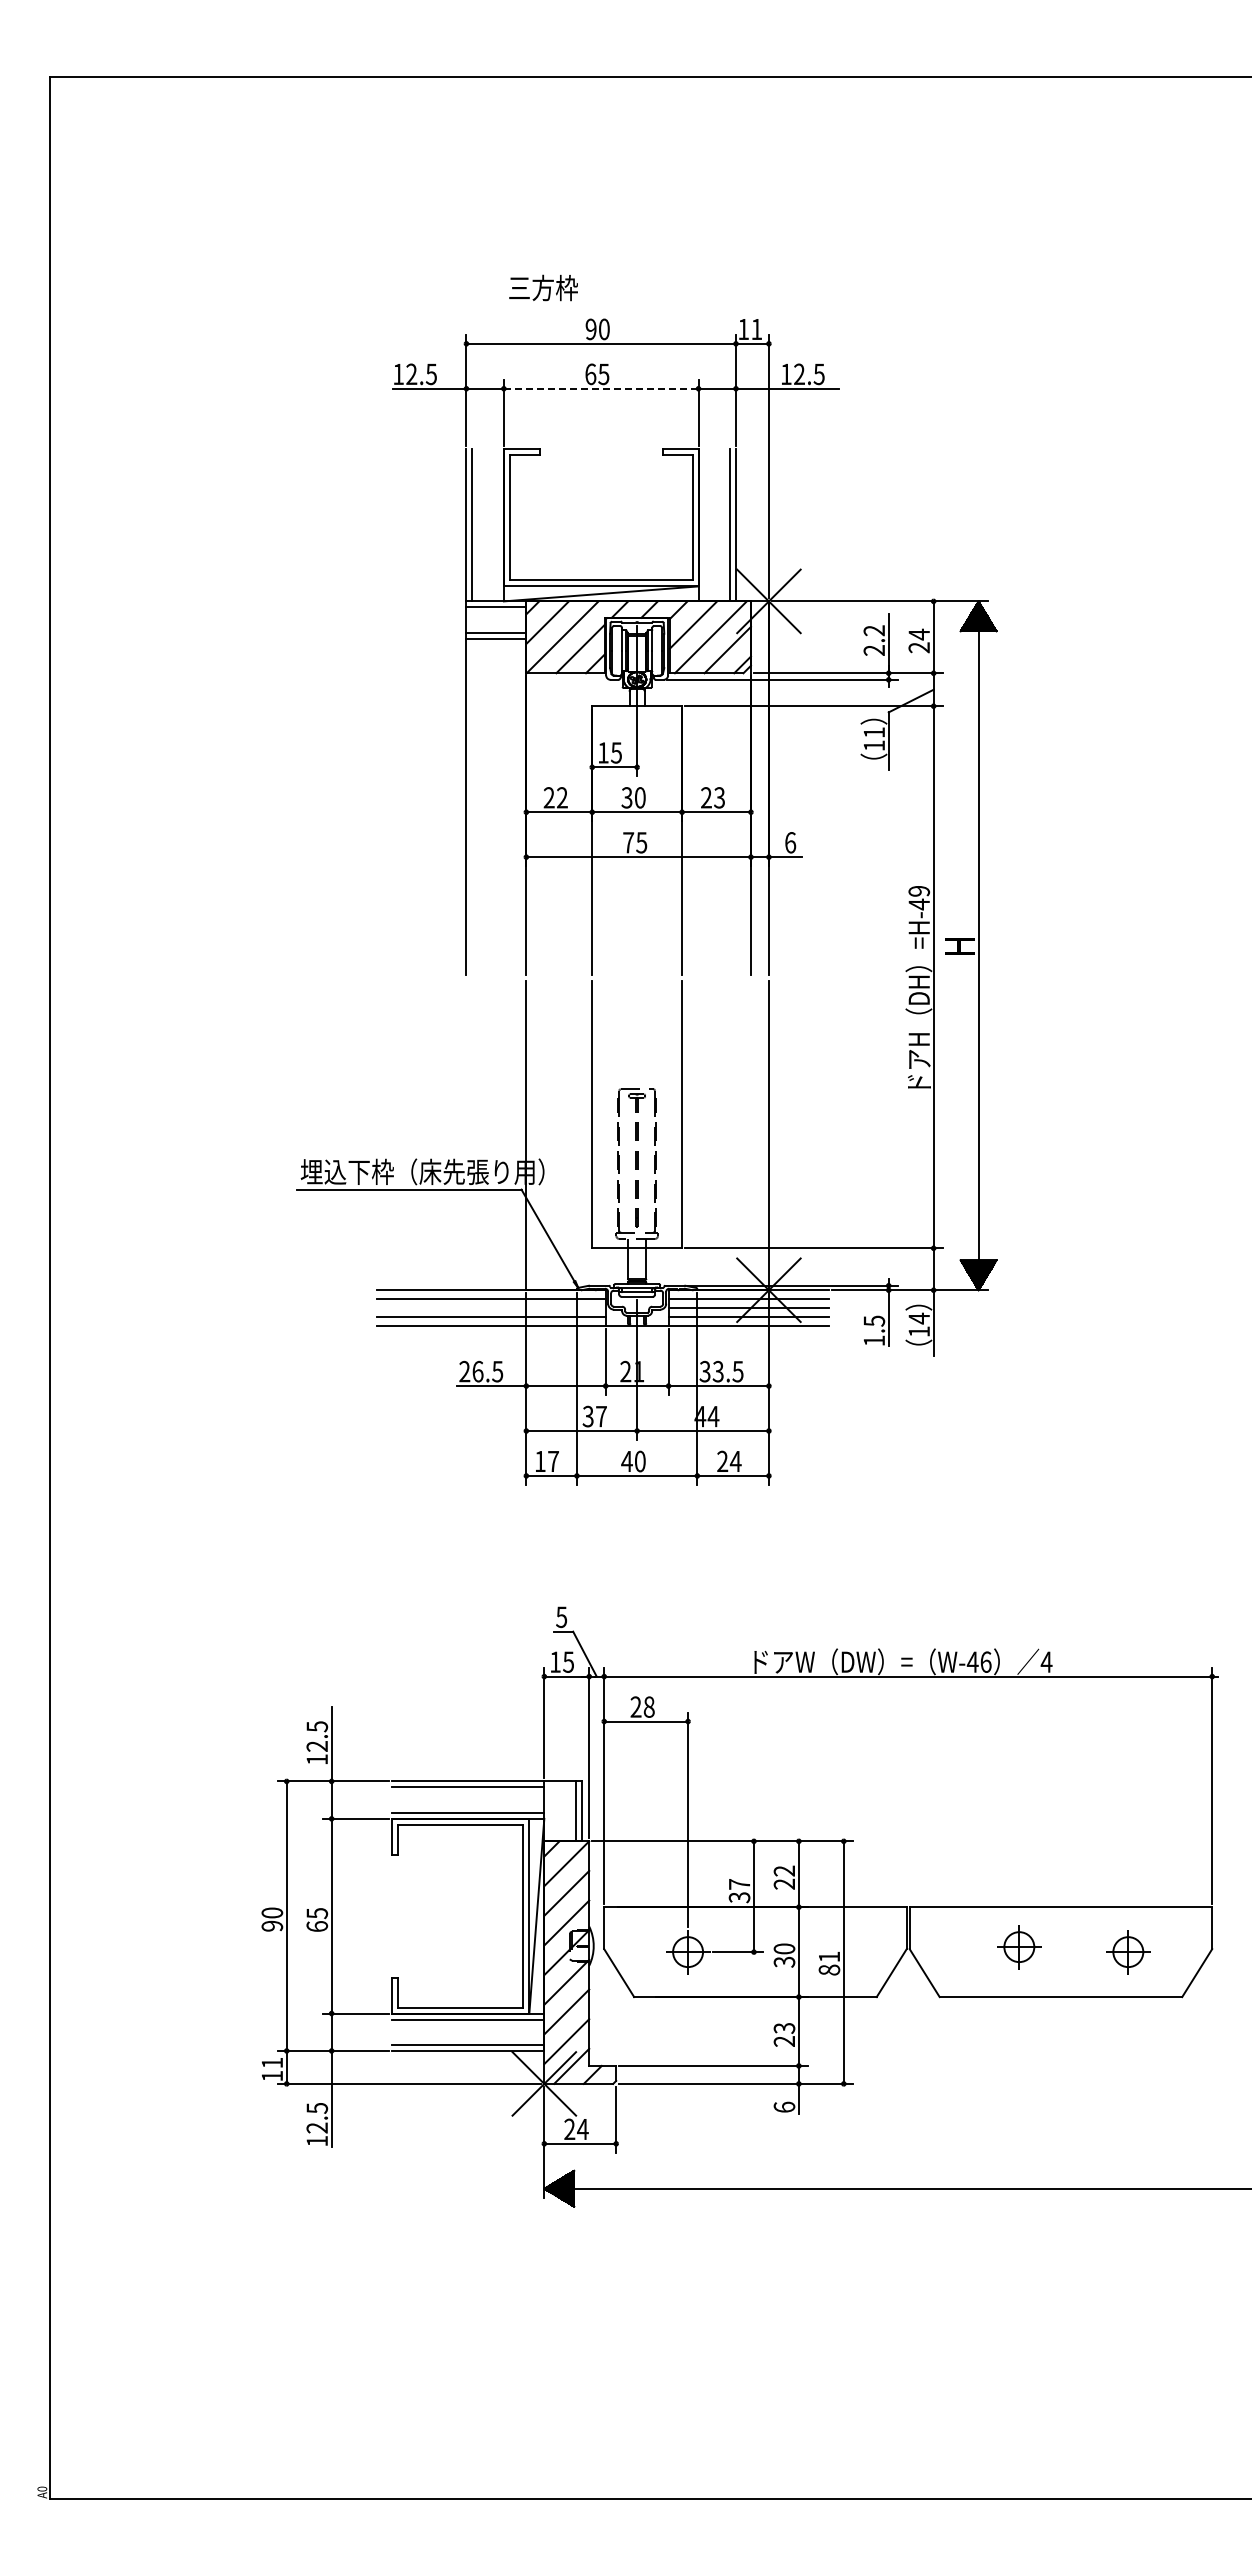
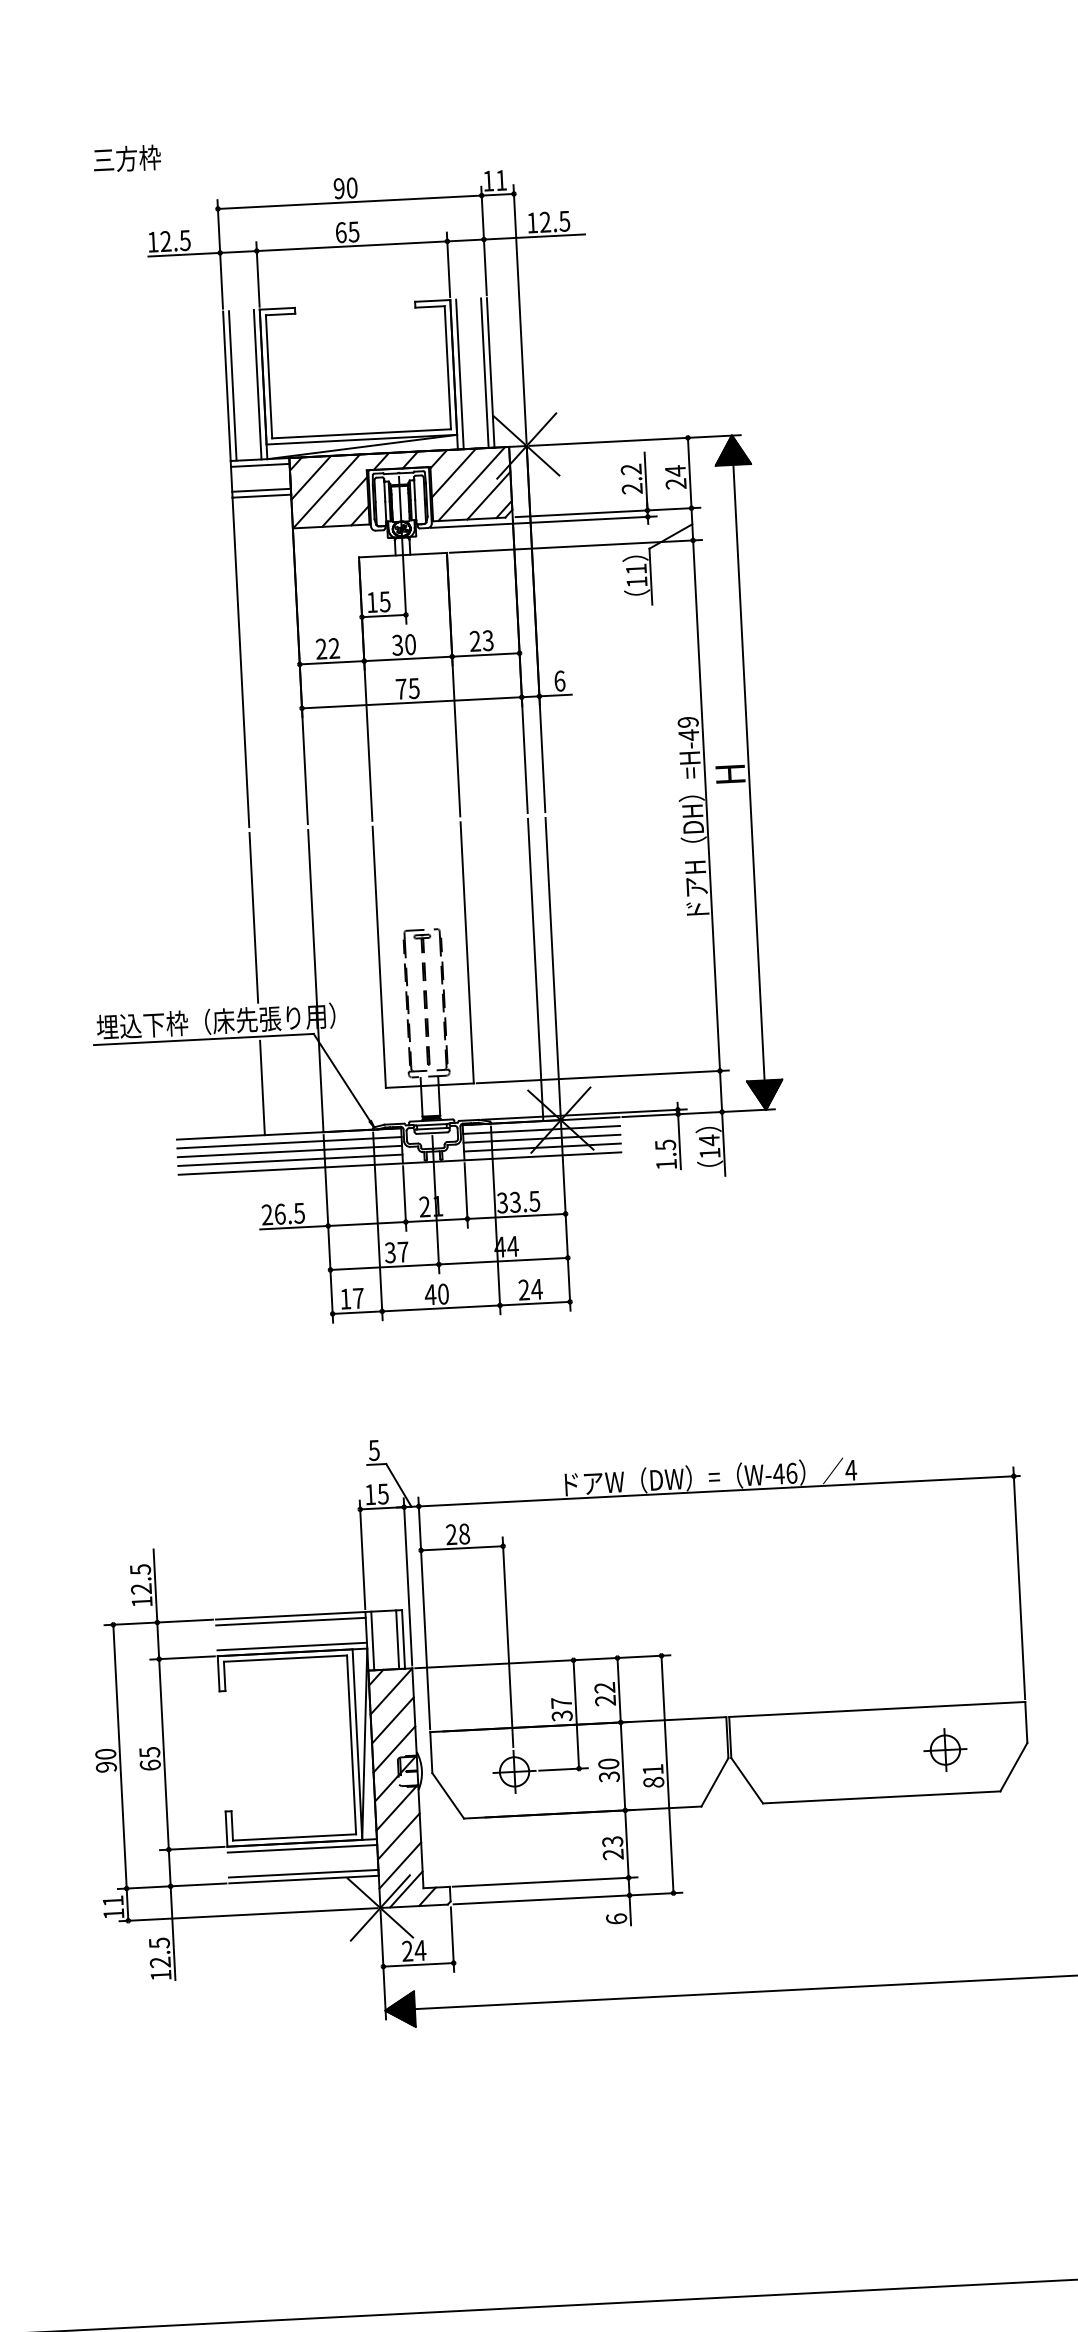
text: (543, 287) -> (127, 158), moved
line: (601, 388) -> (352, 245), dashed -> solid
line: (497, 524) -> (257, 384), added
line: (704, 524) -> (459, 373), added
line: (466, 1067) -> (253, 917), added
line: (750, 1135) -> (535, 969), added
line: (466, 1241) -> (262, 1087), added
line: (490, 1308) -> (289, 1151), added
line: (550, 1811) -> (372, 1641), added
part: (1019, 1947) -> (838, 1750), removed

